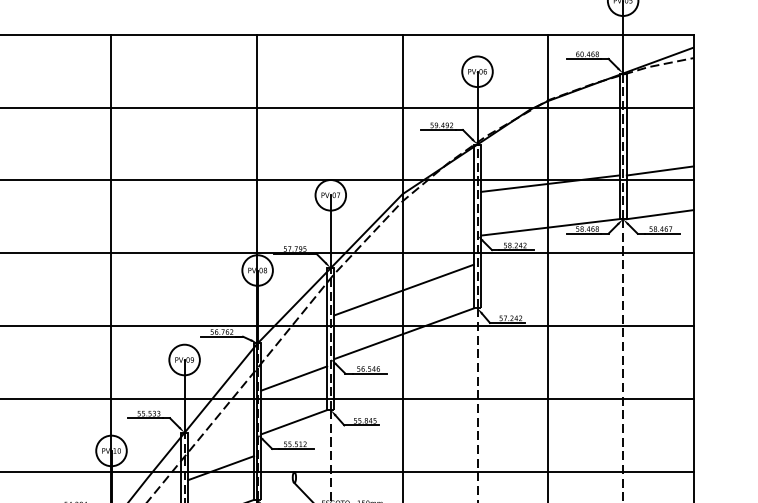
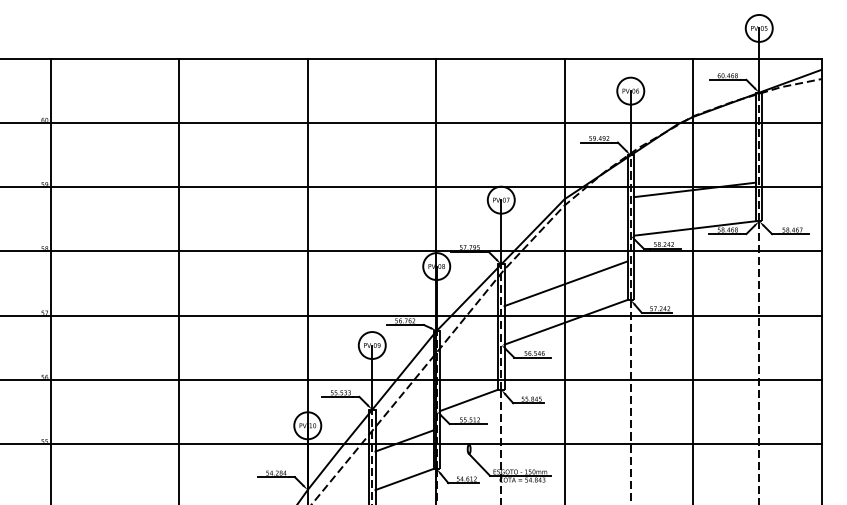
line: (659, 170) -> (791, 178), removed
line: (659, 214) -> (791, 217), removed
line: (293, 378) -> (468, 361), removed

